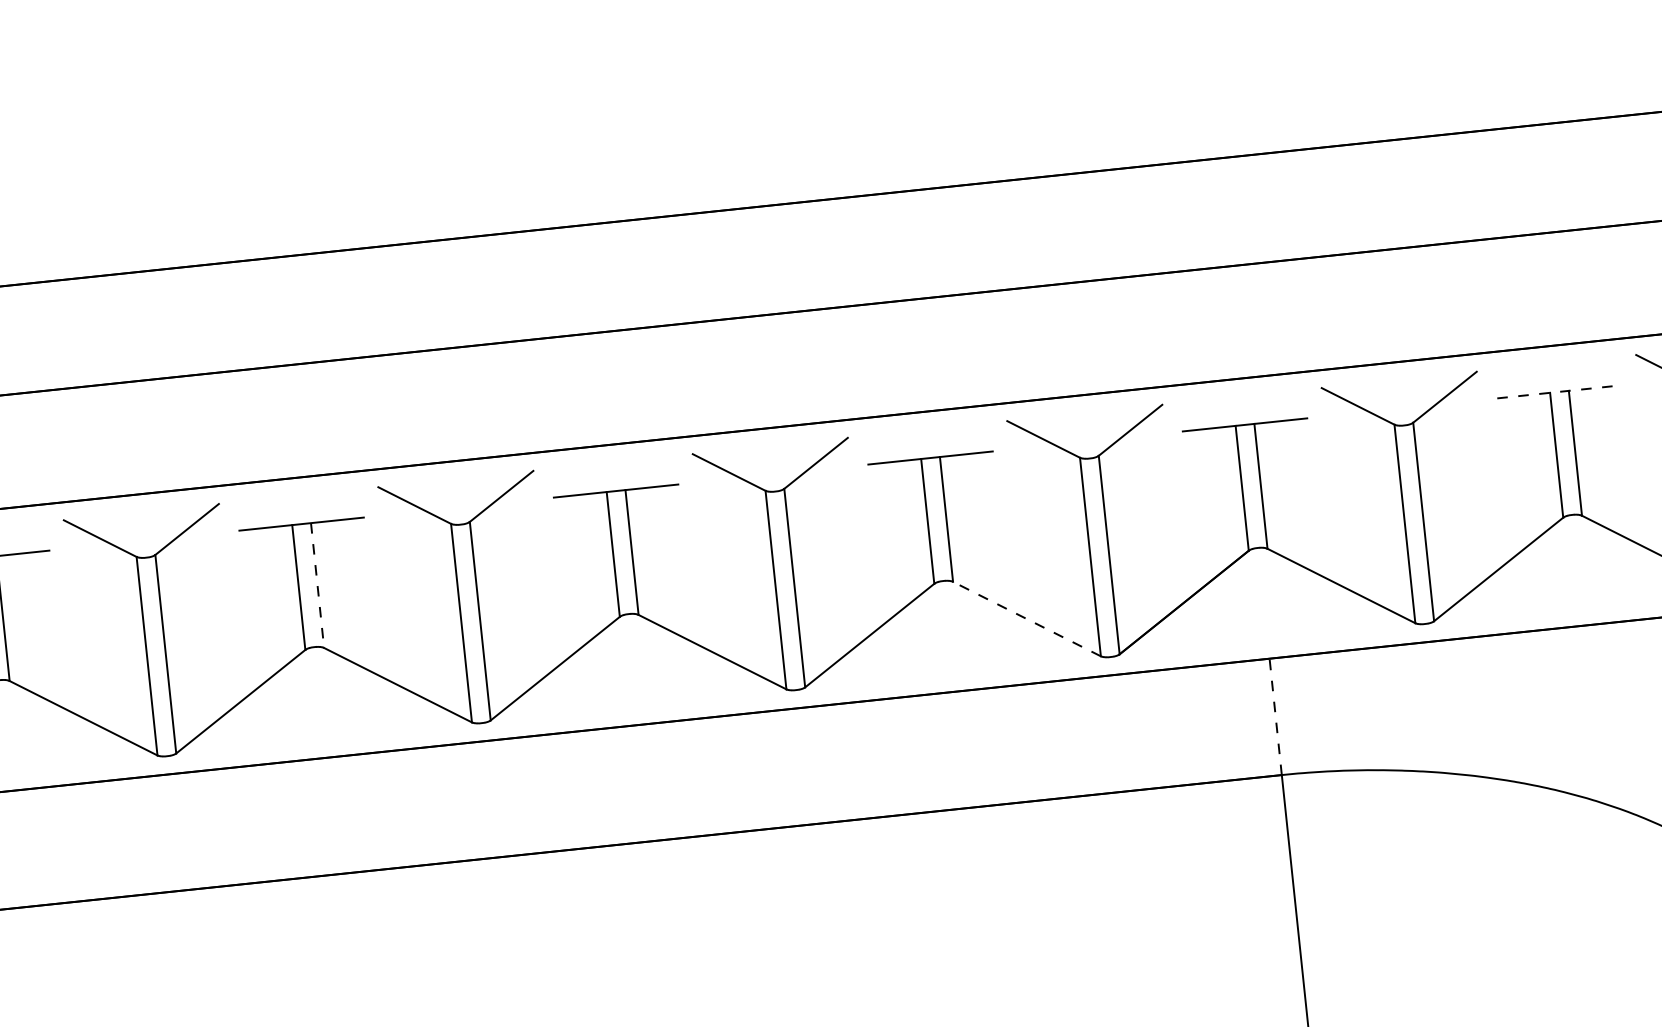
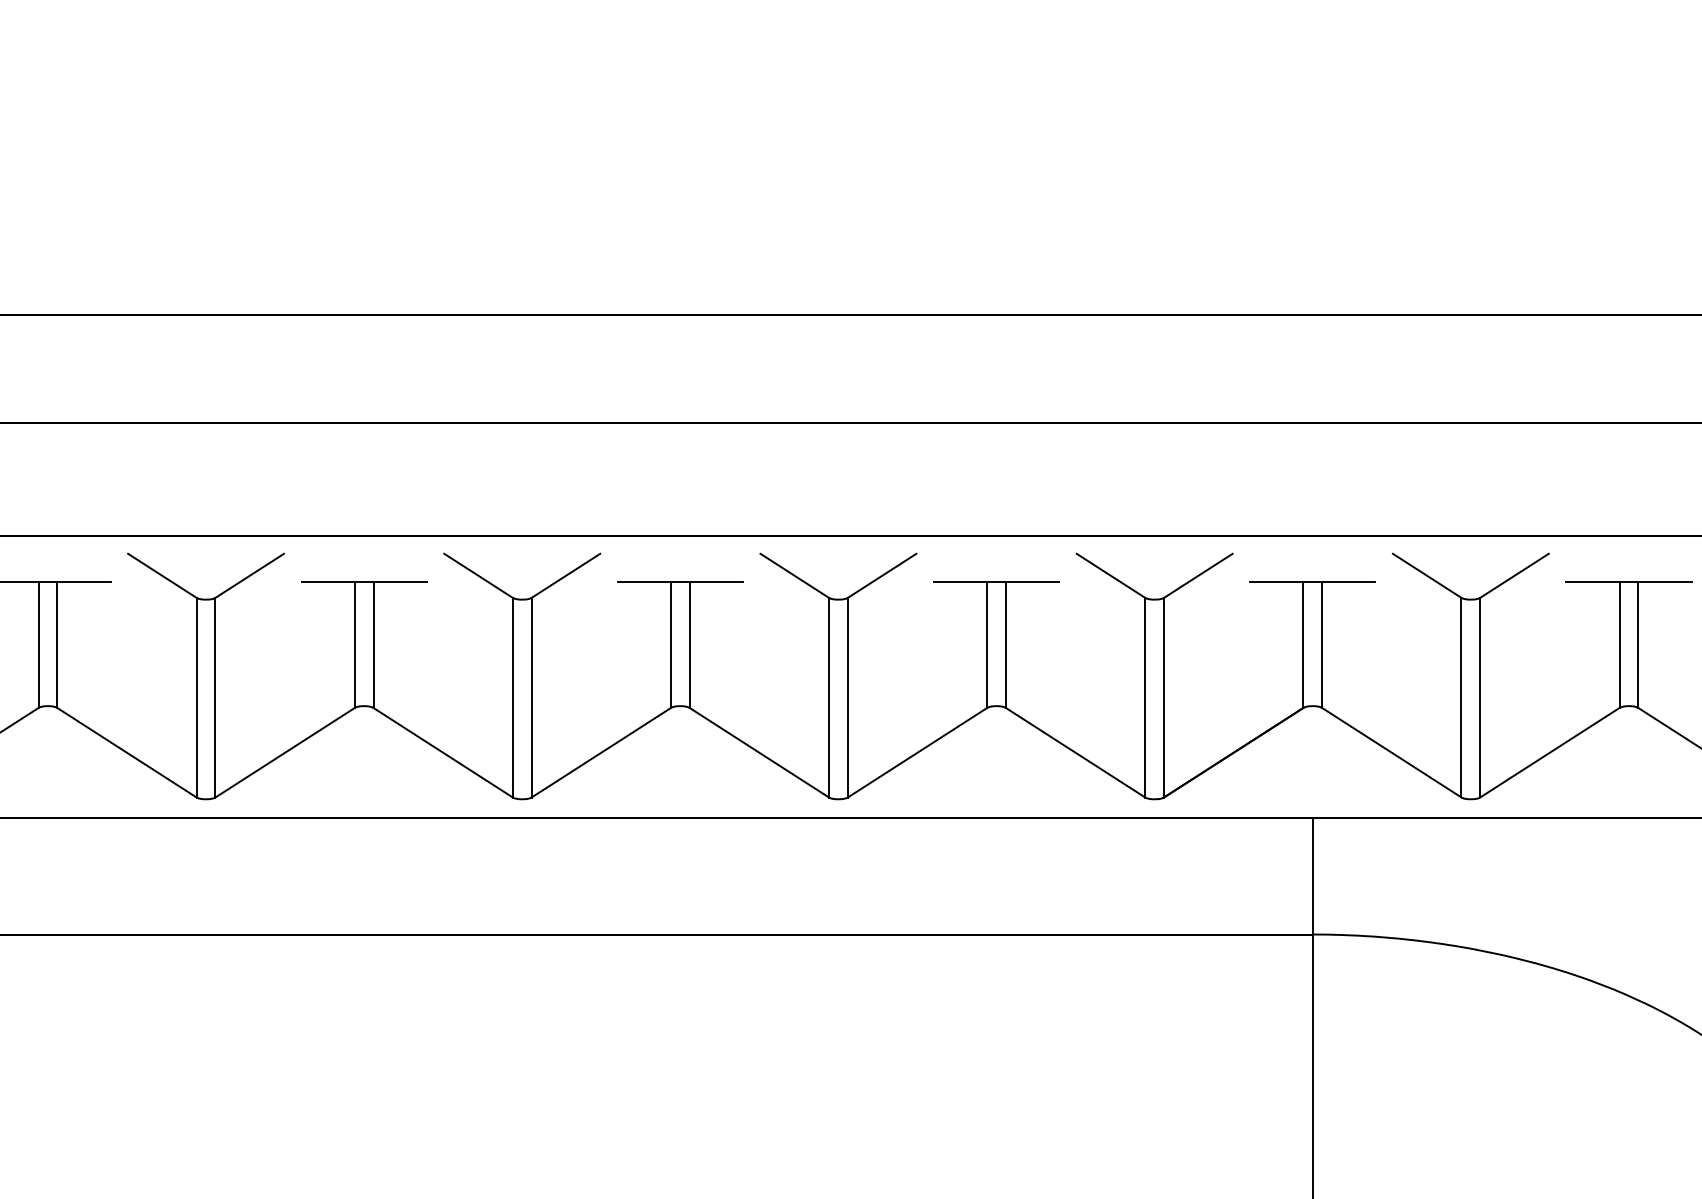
line: (1559, 391) -> (1628, 582), dashed -> solid
line: (317, 585) -> (373, 645), dashed -> solid
line: (1026, 618) -> (1075, 752), dashed -> solid
line: (1275, 717) -> (1312, 876), dashed -> solid

